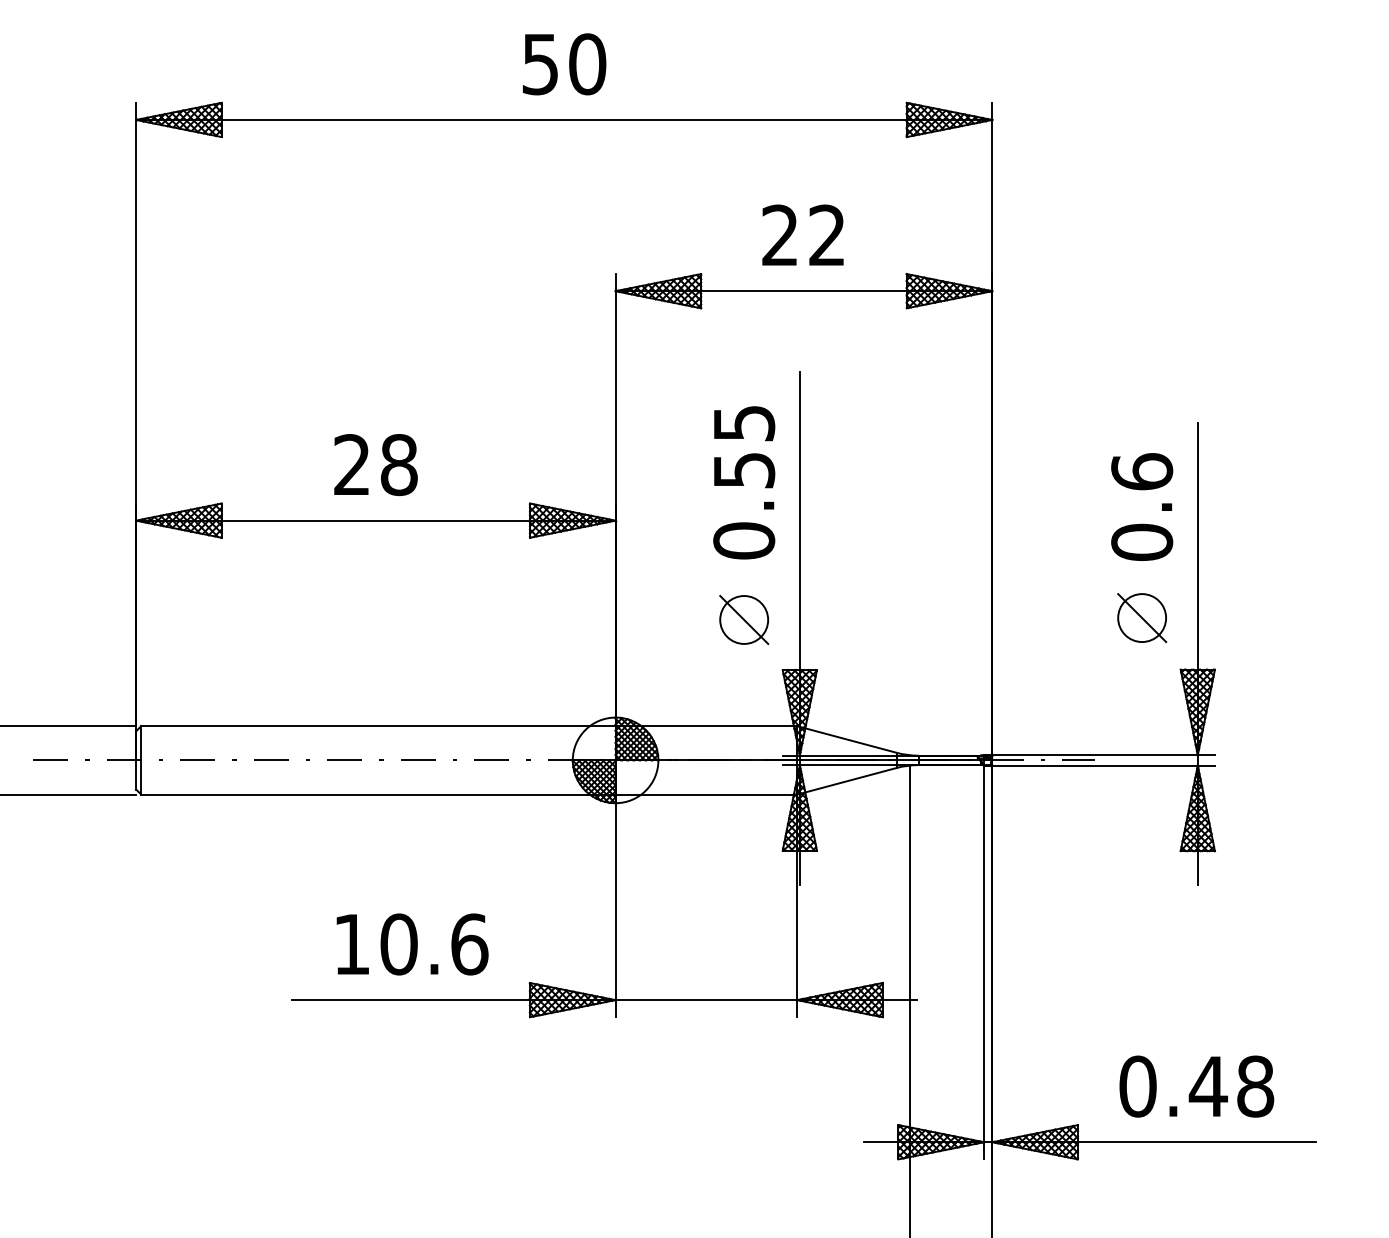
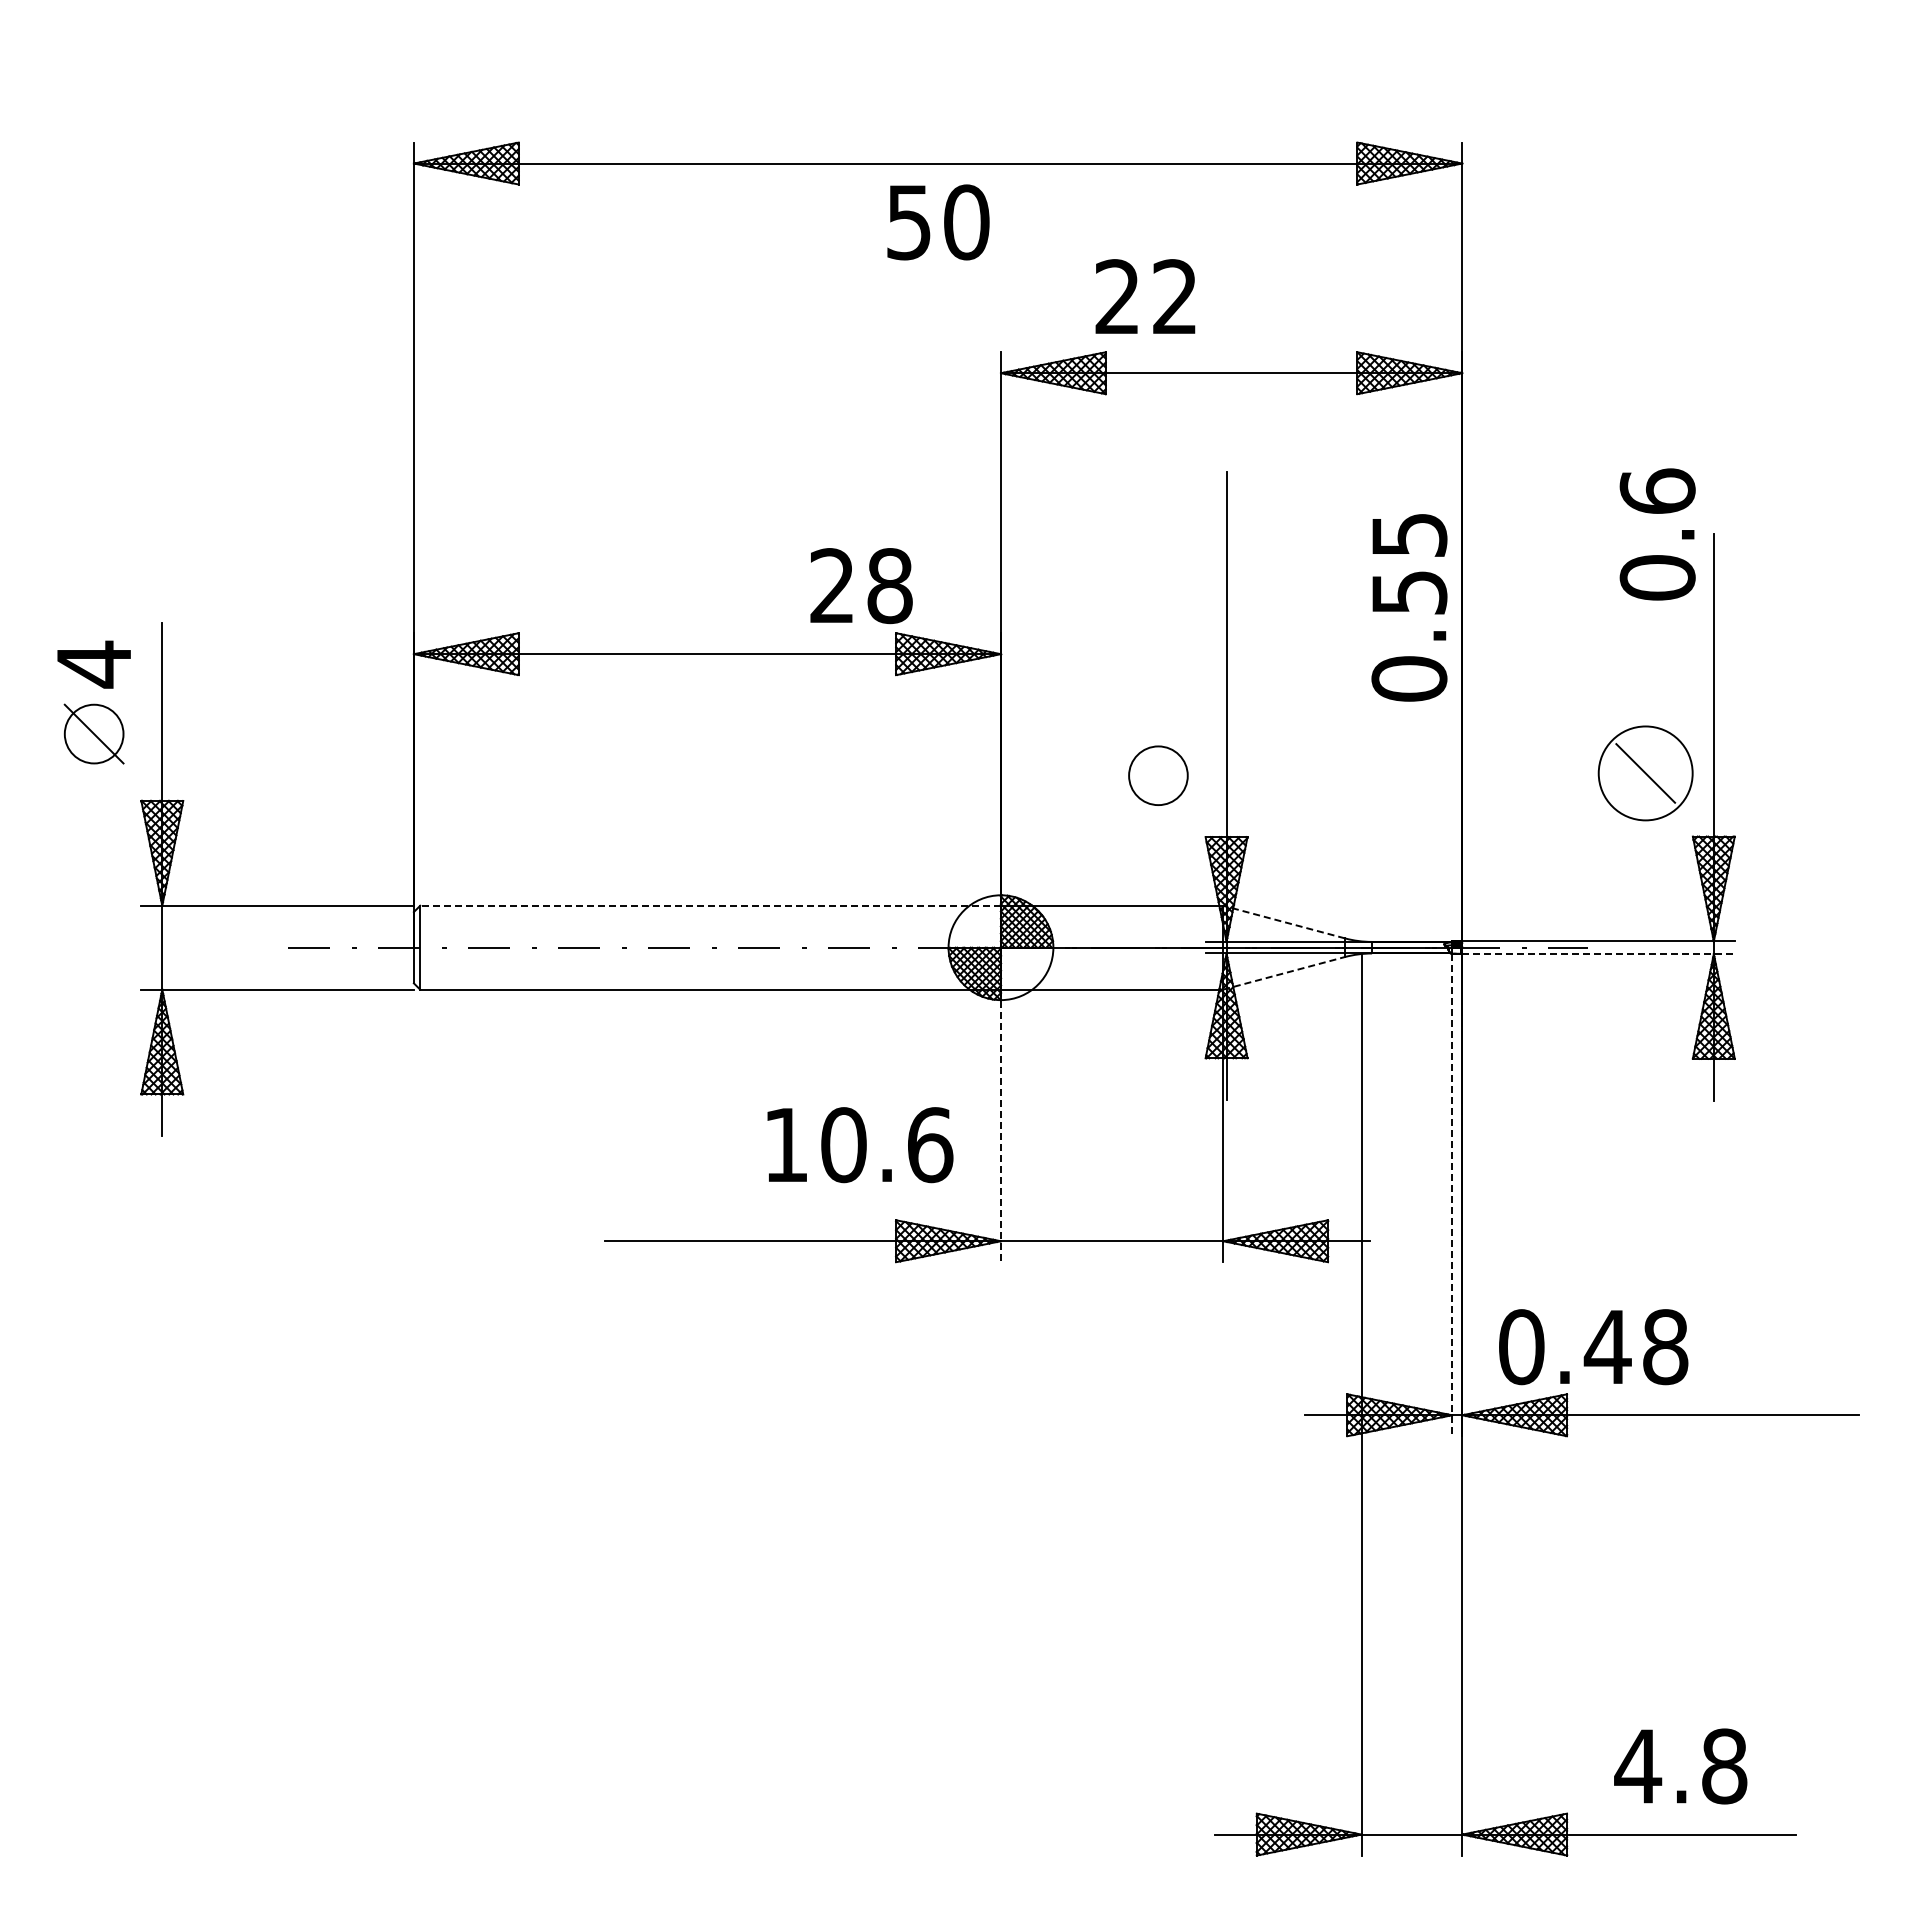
text: (564, 64) -> (938, 222), moved
text: (803, 235) -> (1145, 296), moved
text: (375, 465) -> (861, 586), moved
text: (744, 482) -> (1409, 607), moved
text: (1141, 507) -> (1657, 534), moved
circle: (1141, 618) -> (1645, 773), size x1.6
line: (744, 619) -> (1158, 775), removed
line: (378, 725) -> (710, 905), solid -> dashed
line: (846, 738) -> (1283, 921), solid -> dashed
line: (1104, 765) -> (1599, 954), solid -> dashed
line: (847, 781) -> (1284, 973), solid -> dashed
line: (615, 906) -> (1000, 1126), solid -> dashed
text: (412, 944) -> (860, 1145), moved
line: (984, 962) -> (1452, 1195), solid -> dashed
text: (1196, 1086) -> (1593, 1347), moved

